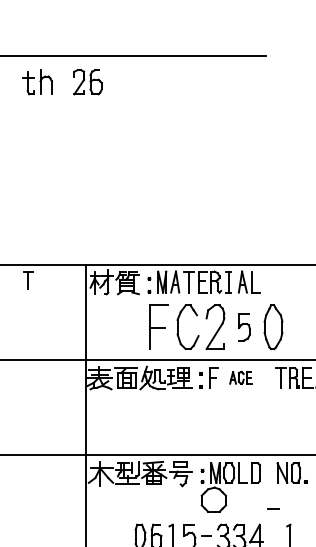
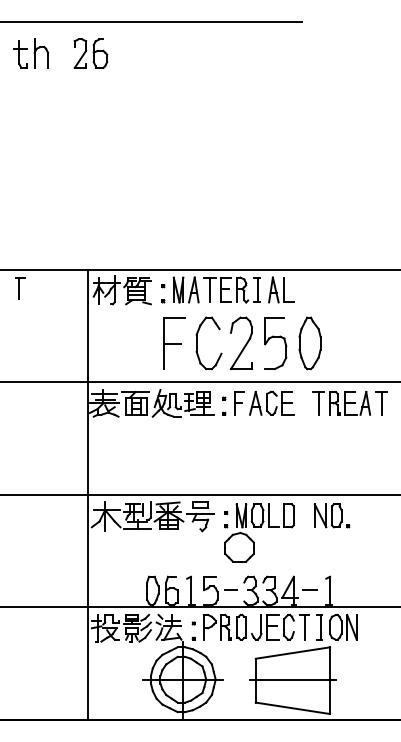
part: (244, 327) -> (275, 343), size x1.67
part: (240, 377) -> (271, 402), size x1.67
line: (273, 508) -> (309, 589), moved

